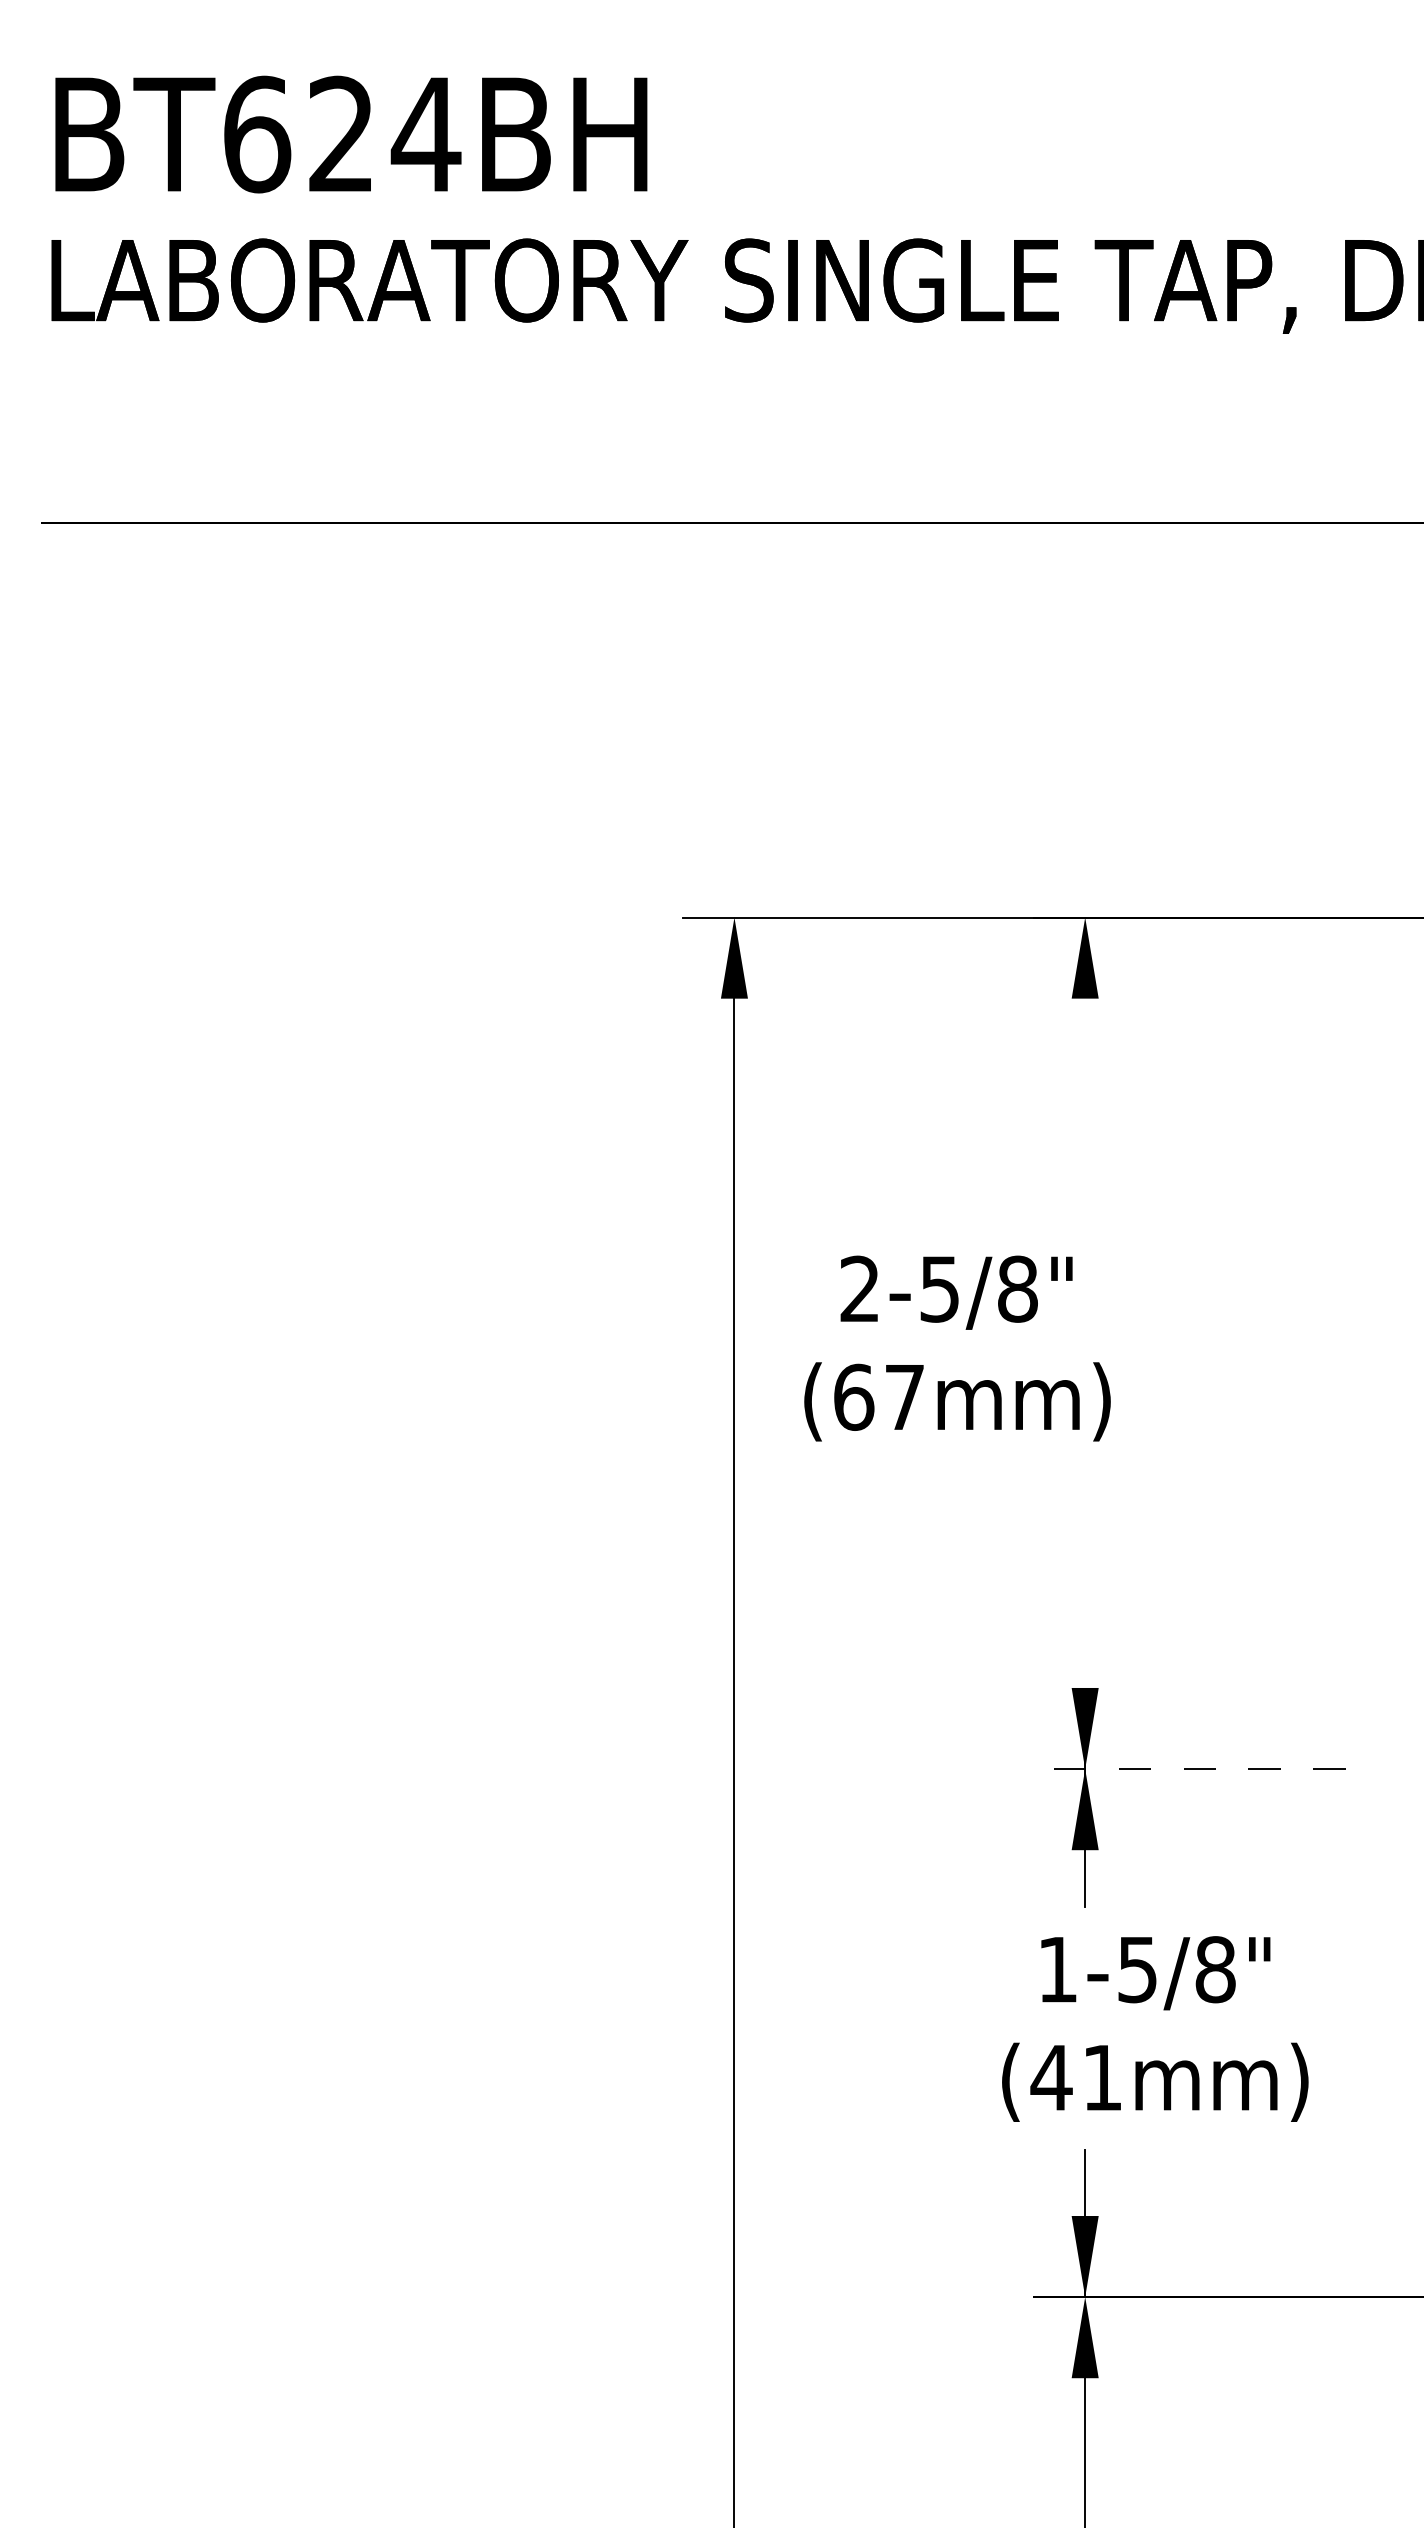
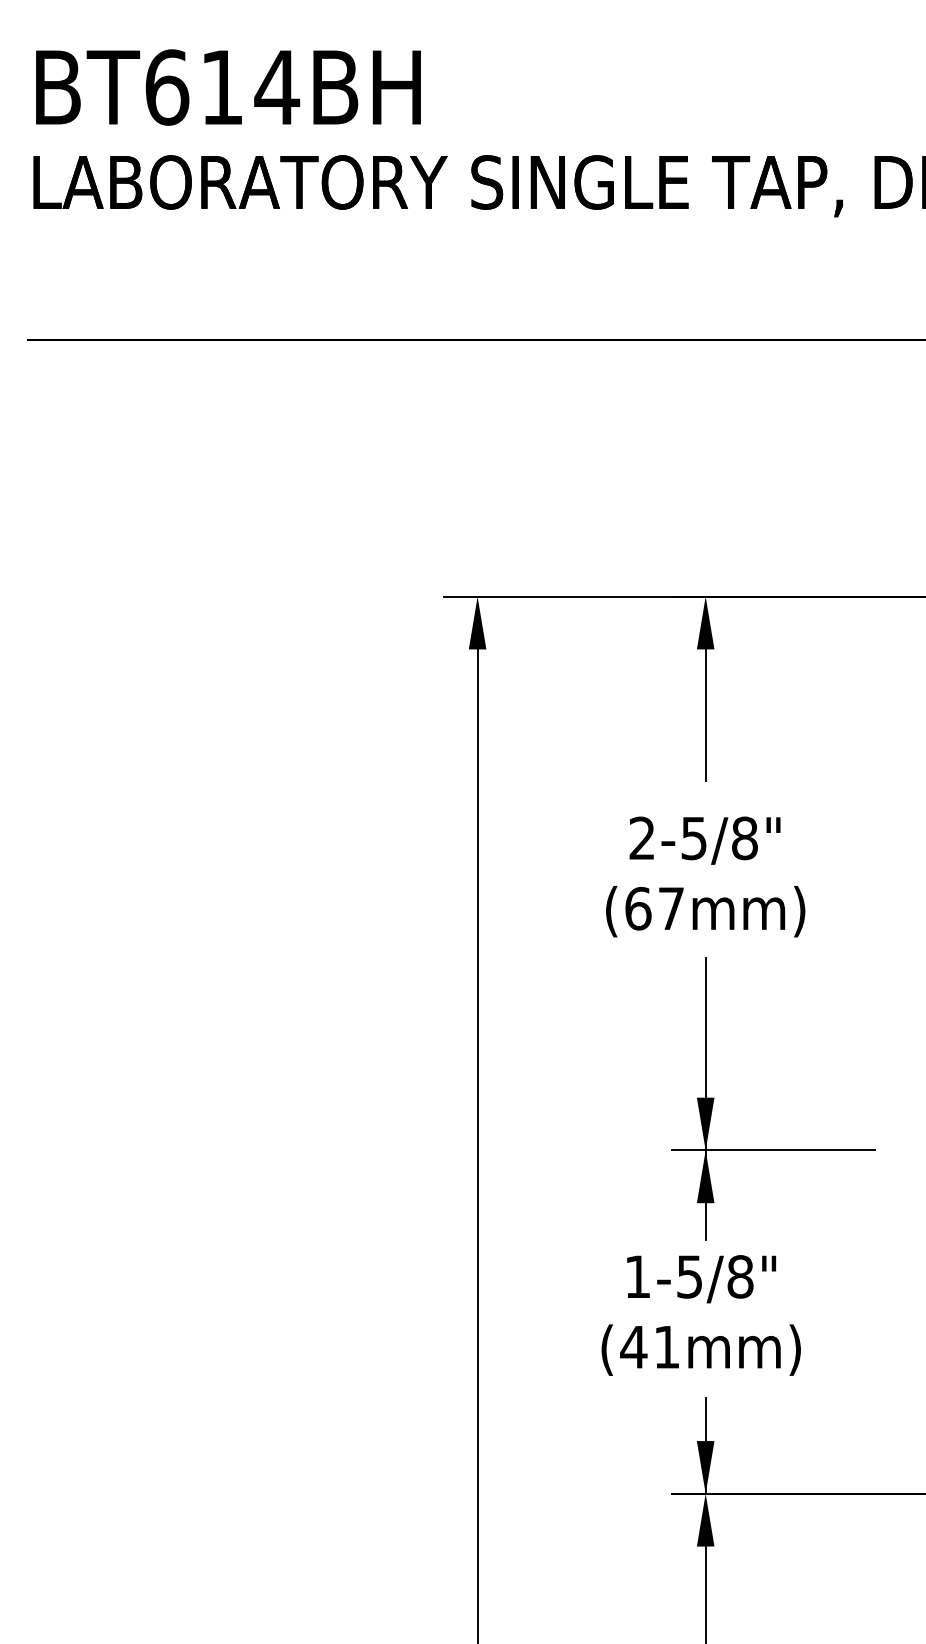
text: (340, 132) -> (221, 86), BT624BH -> BT614BH
line: (1084, 1100) -> (705, 715), added
text: (957, 1347) -> (705, 876), moved
line: (1084, 1580) -> (705, 1027), added
line: (1189, 1769) -> (773, 1150), dashed -> solid
text: (1154, 2029) -> (700, 1315), moved

